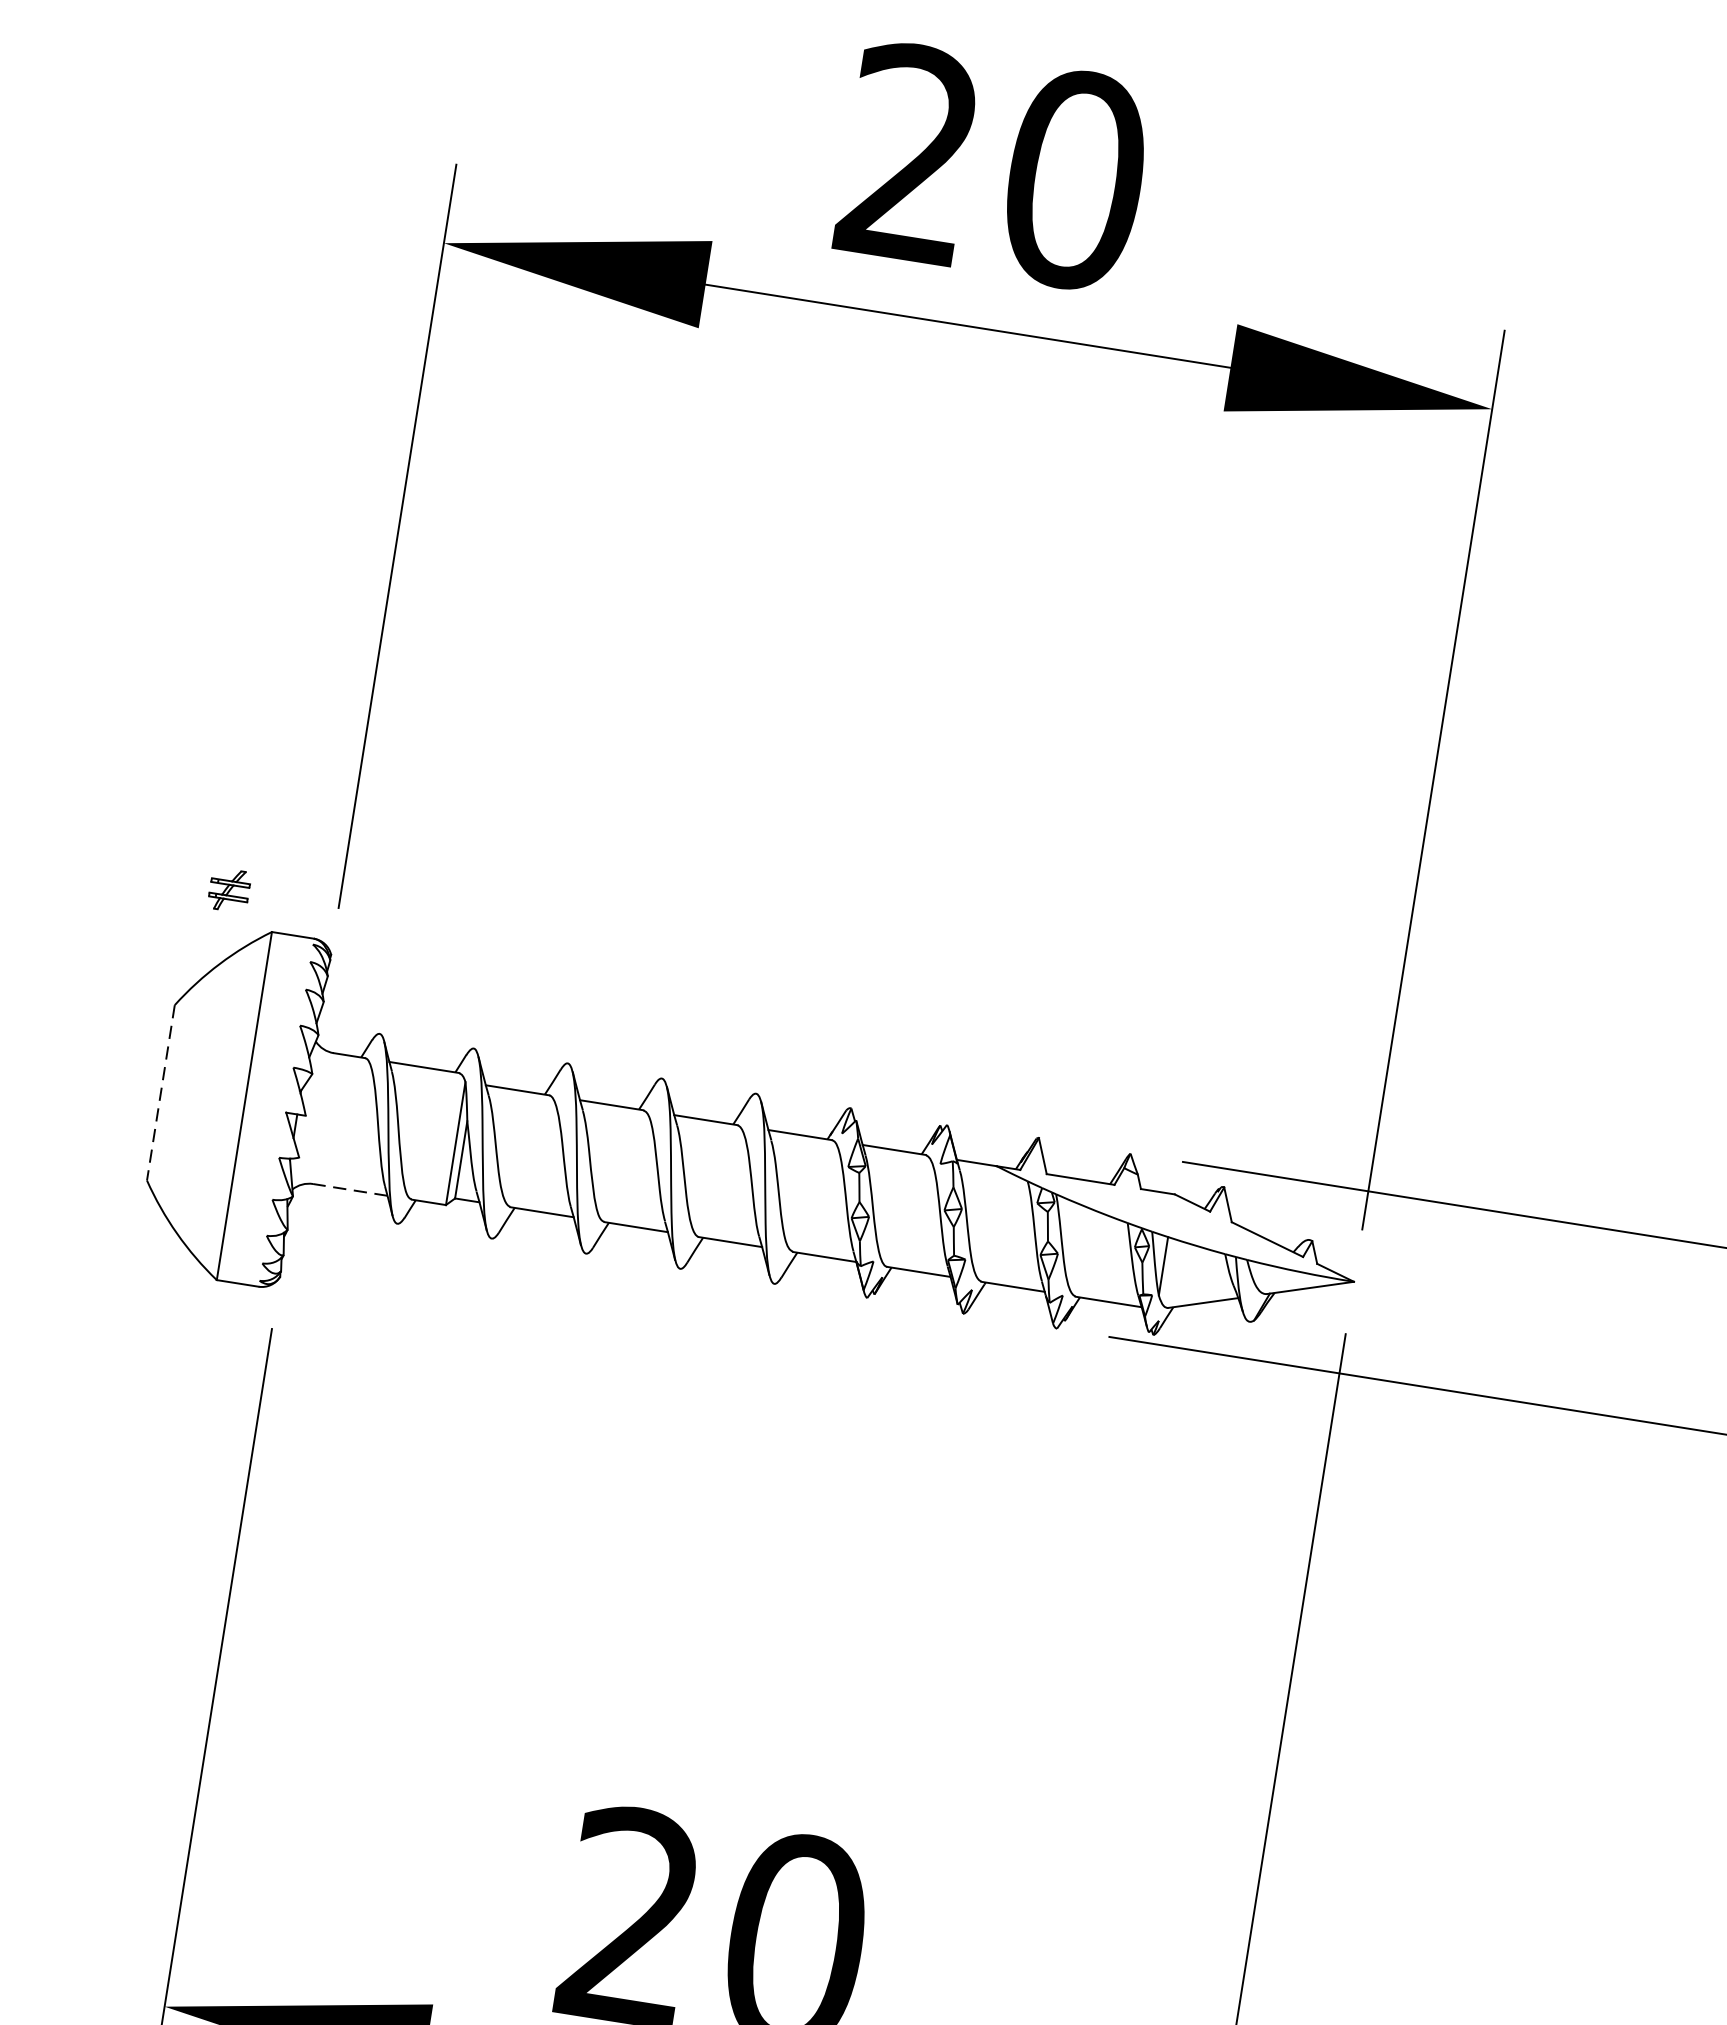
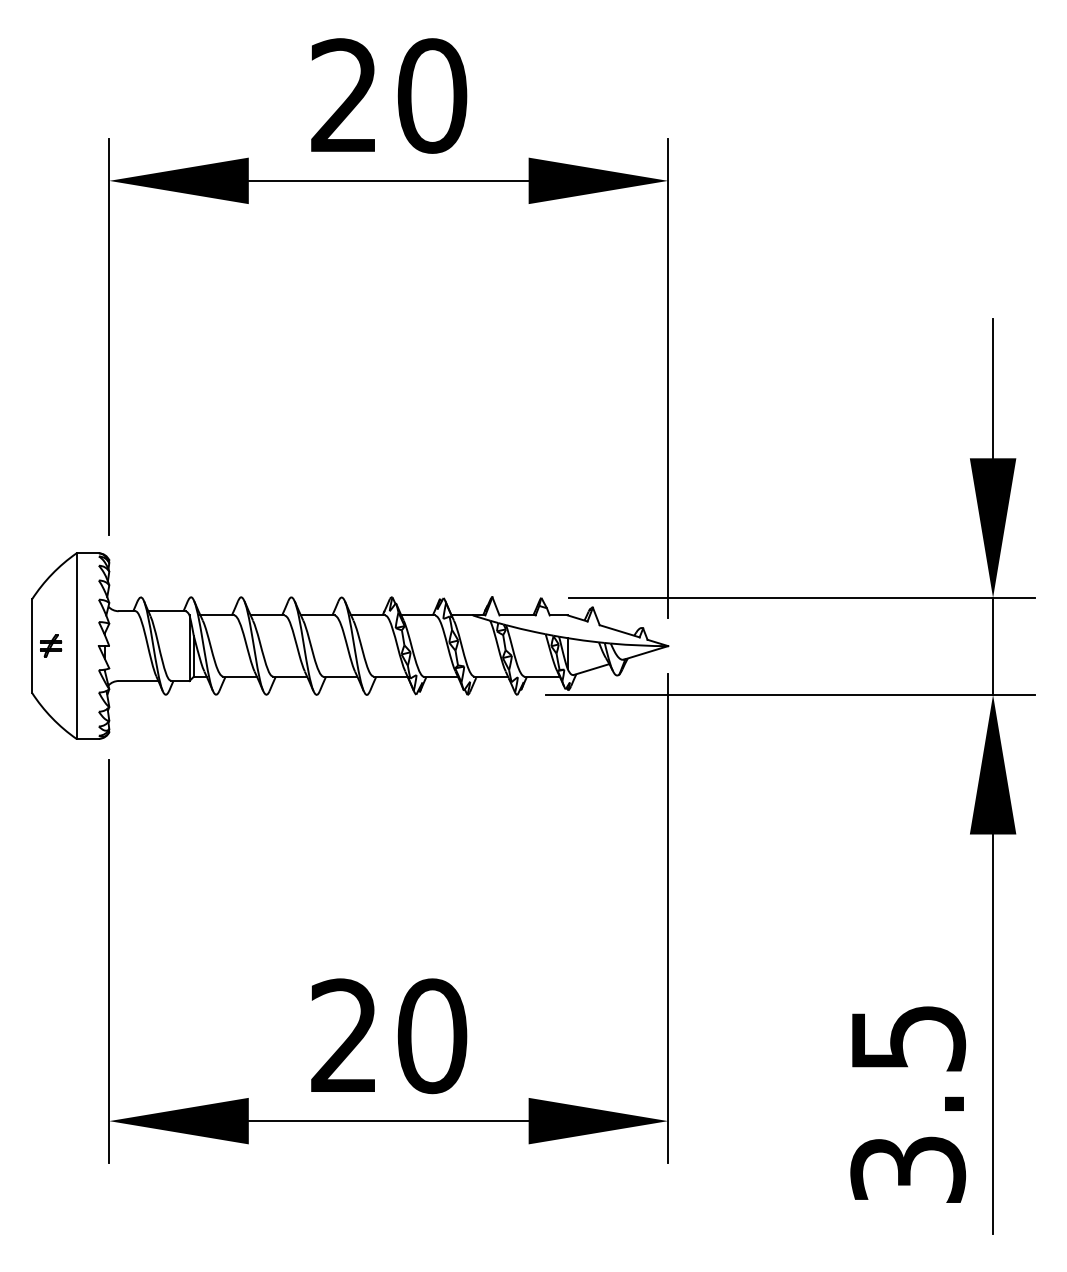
part: (230, 889) -> (51, 645), moved
line: (161, 1093) -> (32, 646), dashed -> solid
line: (350, 1190) -> (138, 681), dashed -> solid

